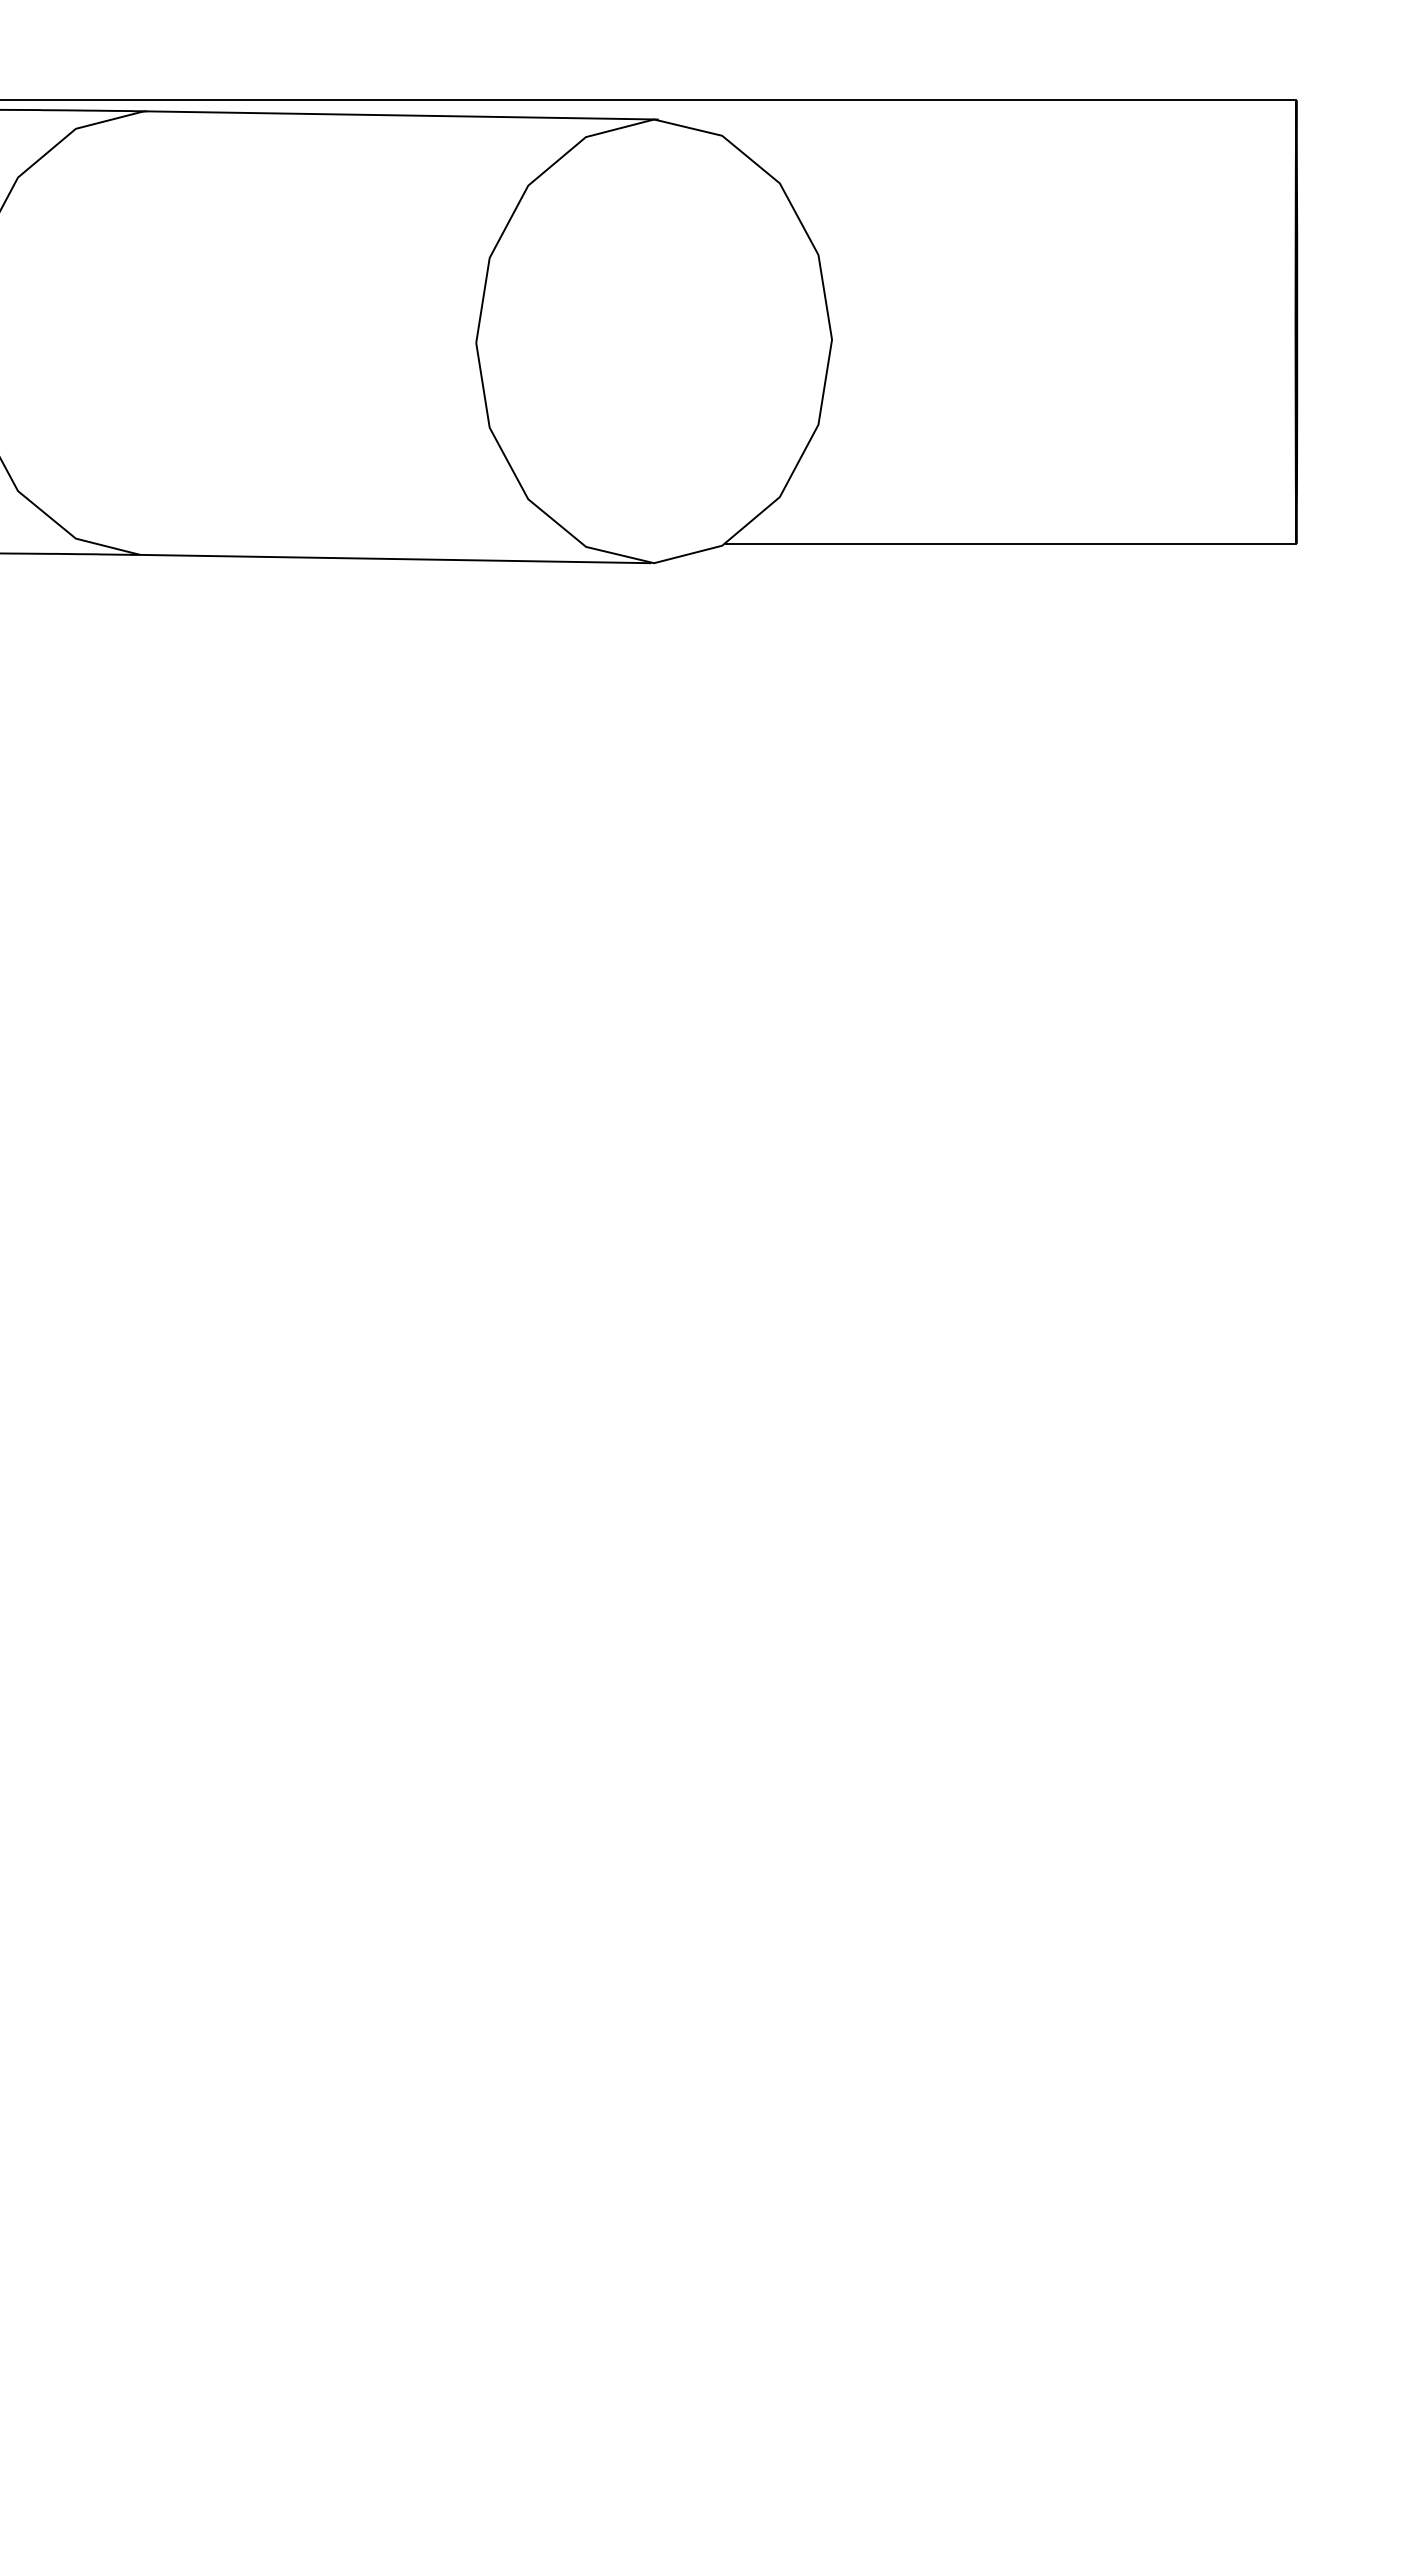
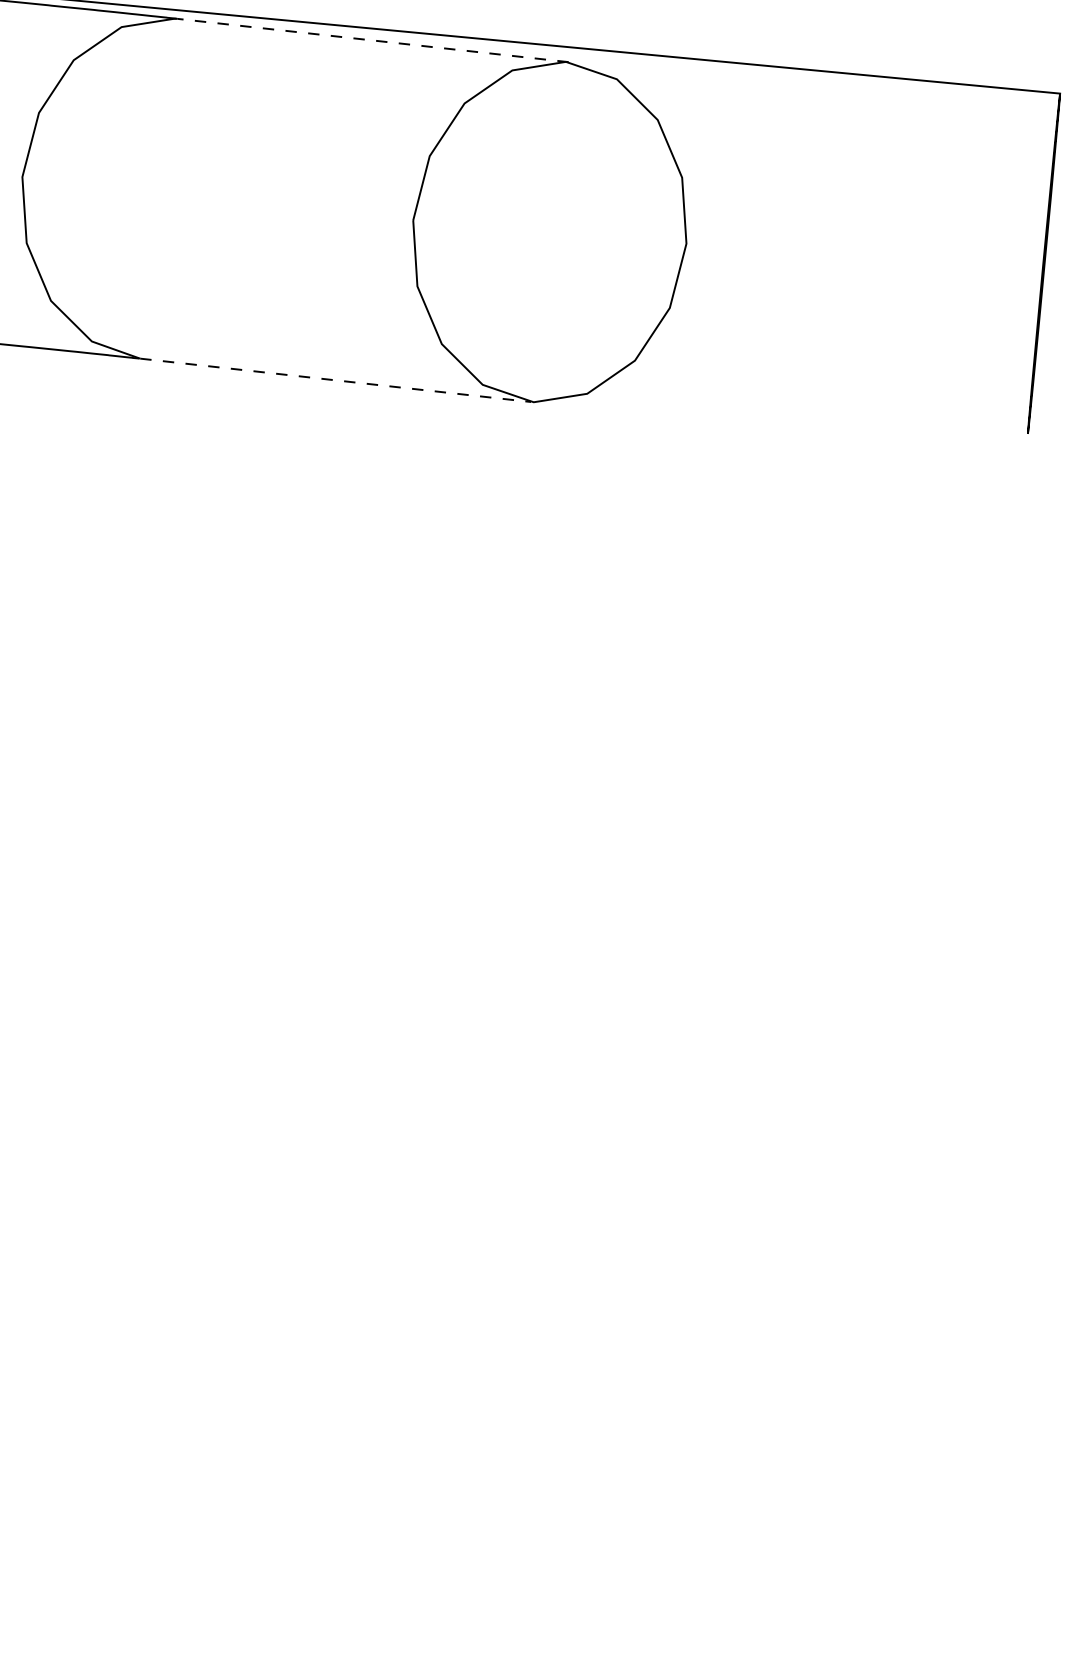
line: (402, 115) -> (373, 40), solid -> dashed
line: (1010, 543) -> (808, 413), removed
line: (395, 559) -> (335, 380), solid -> dashed

